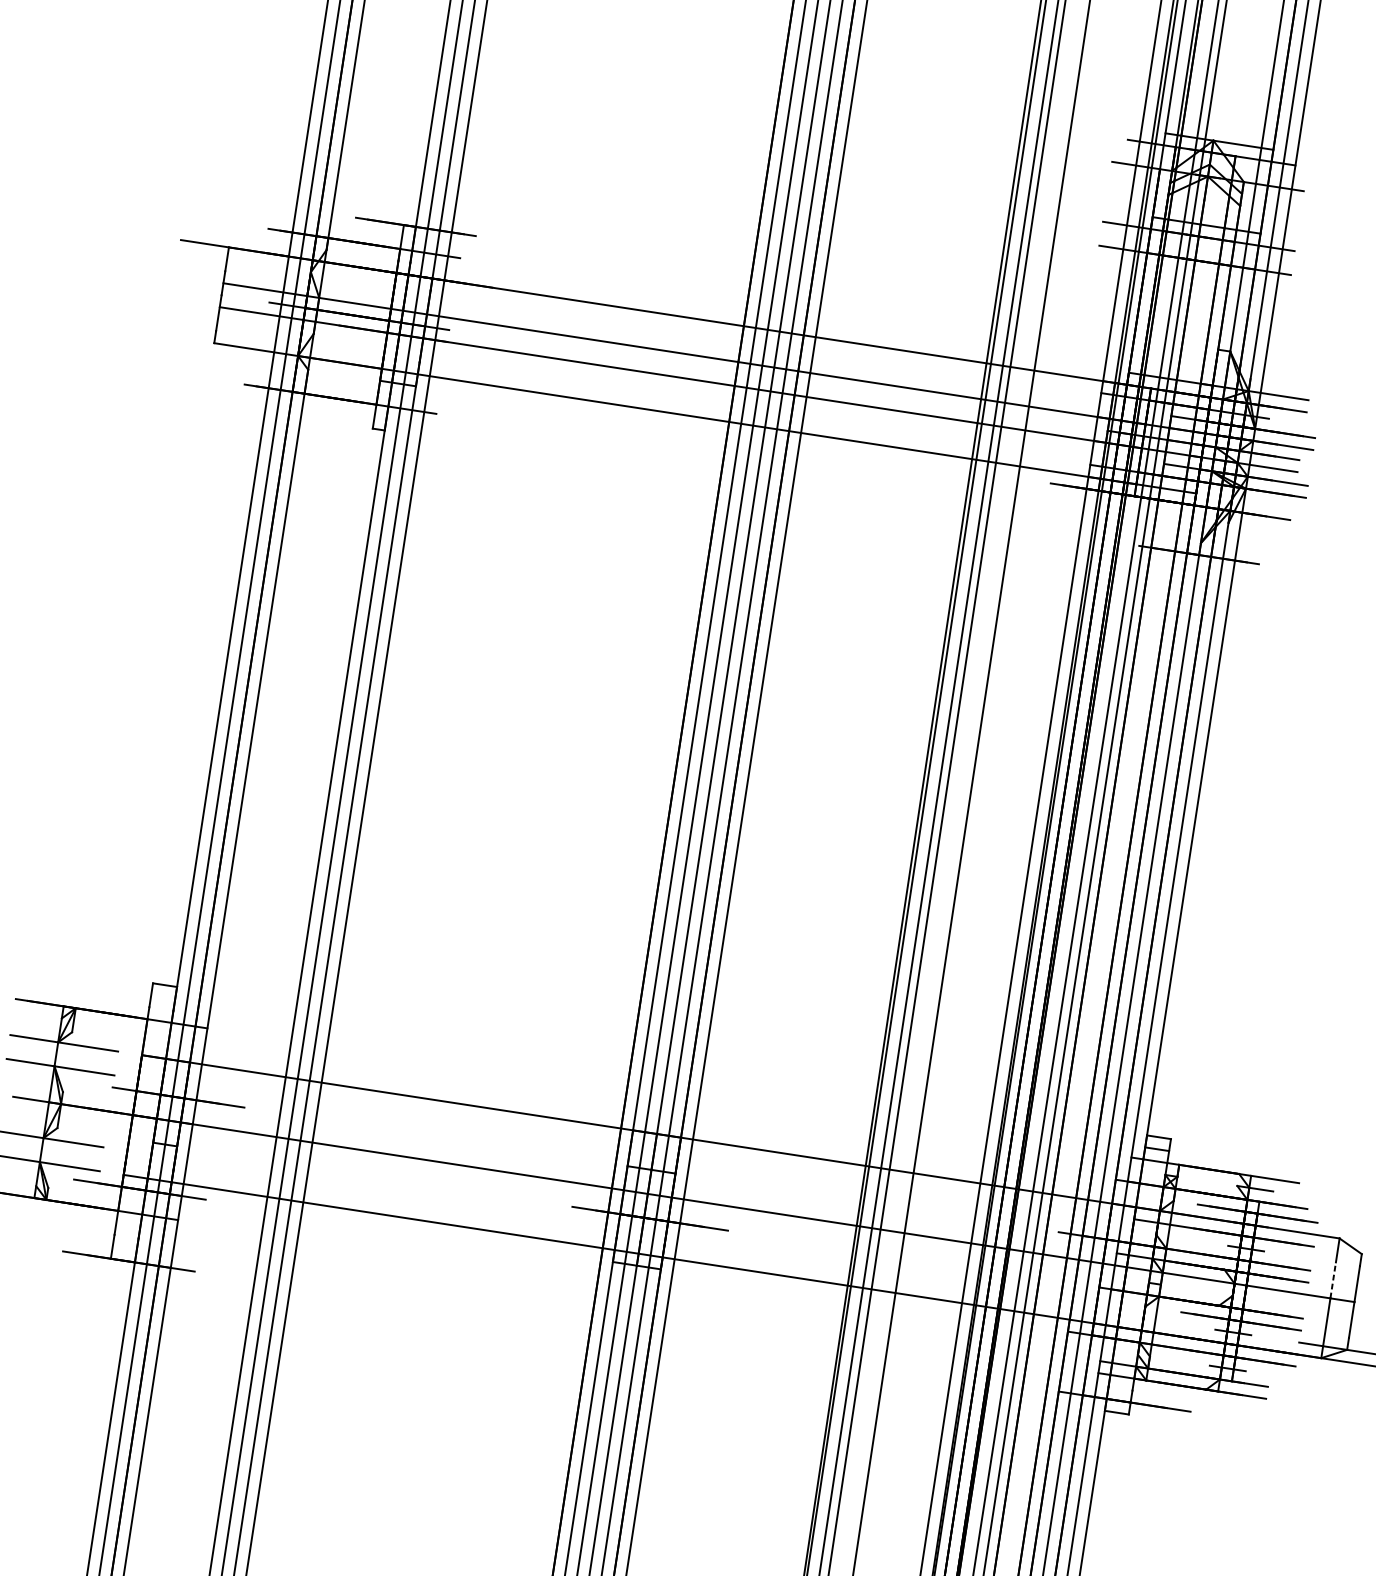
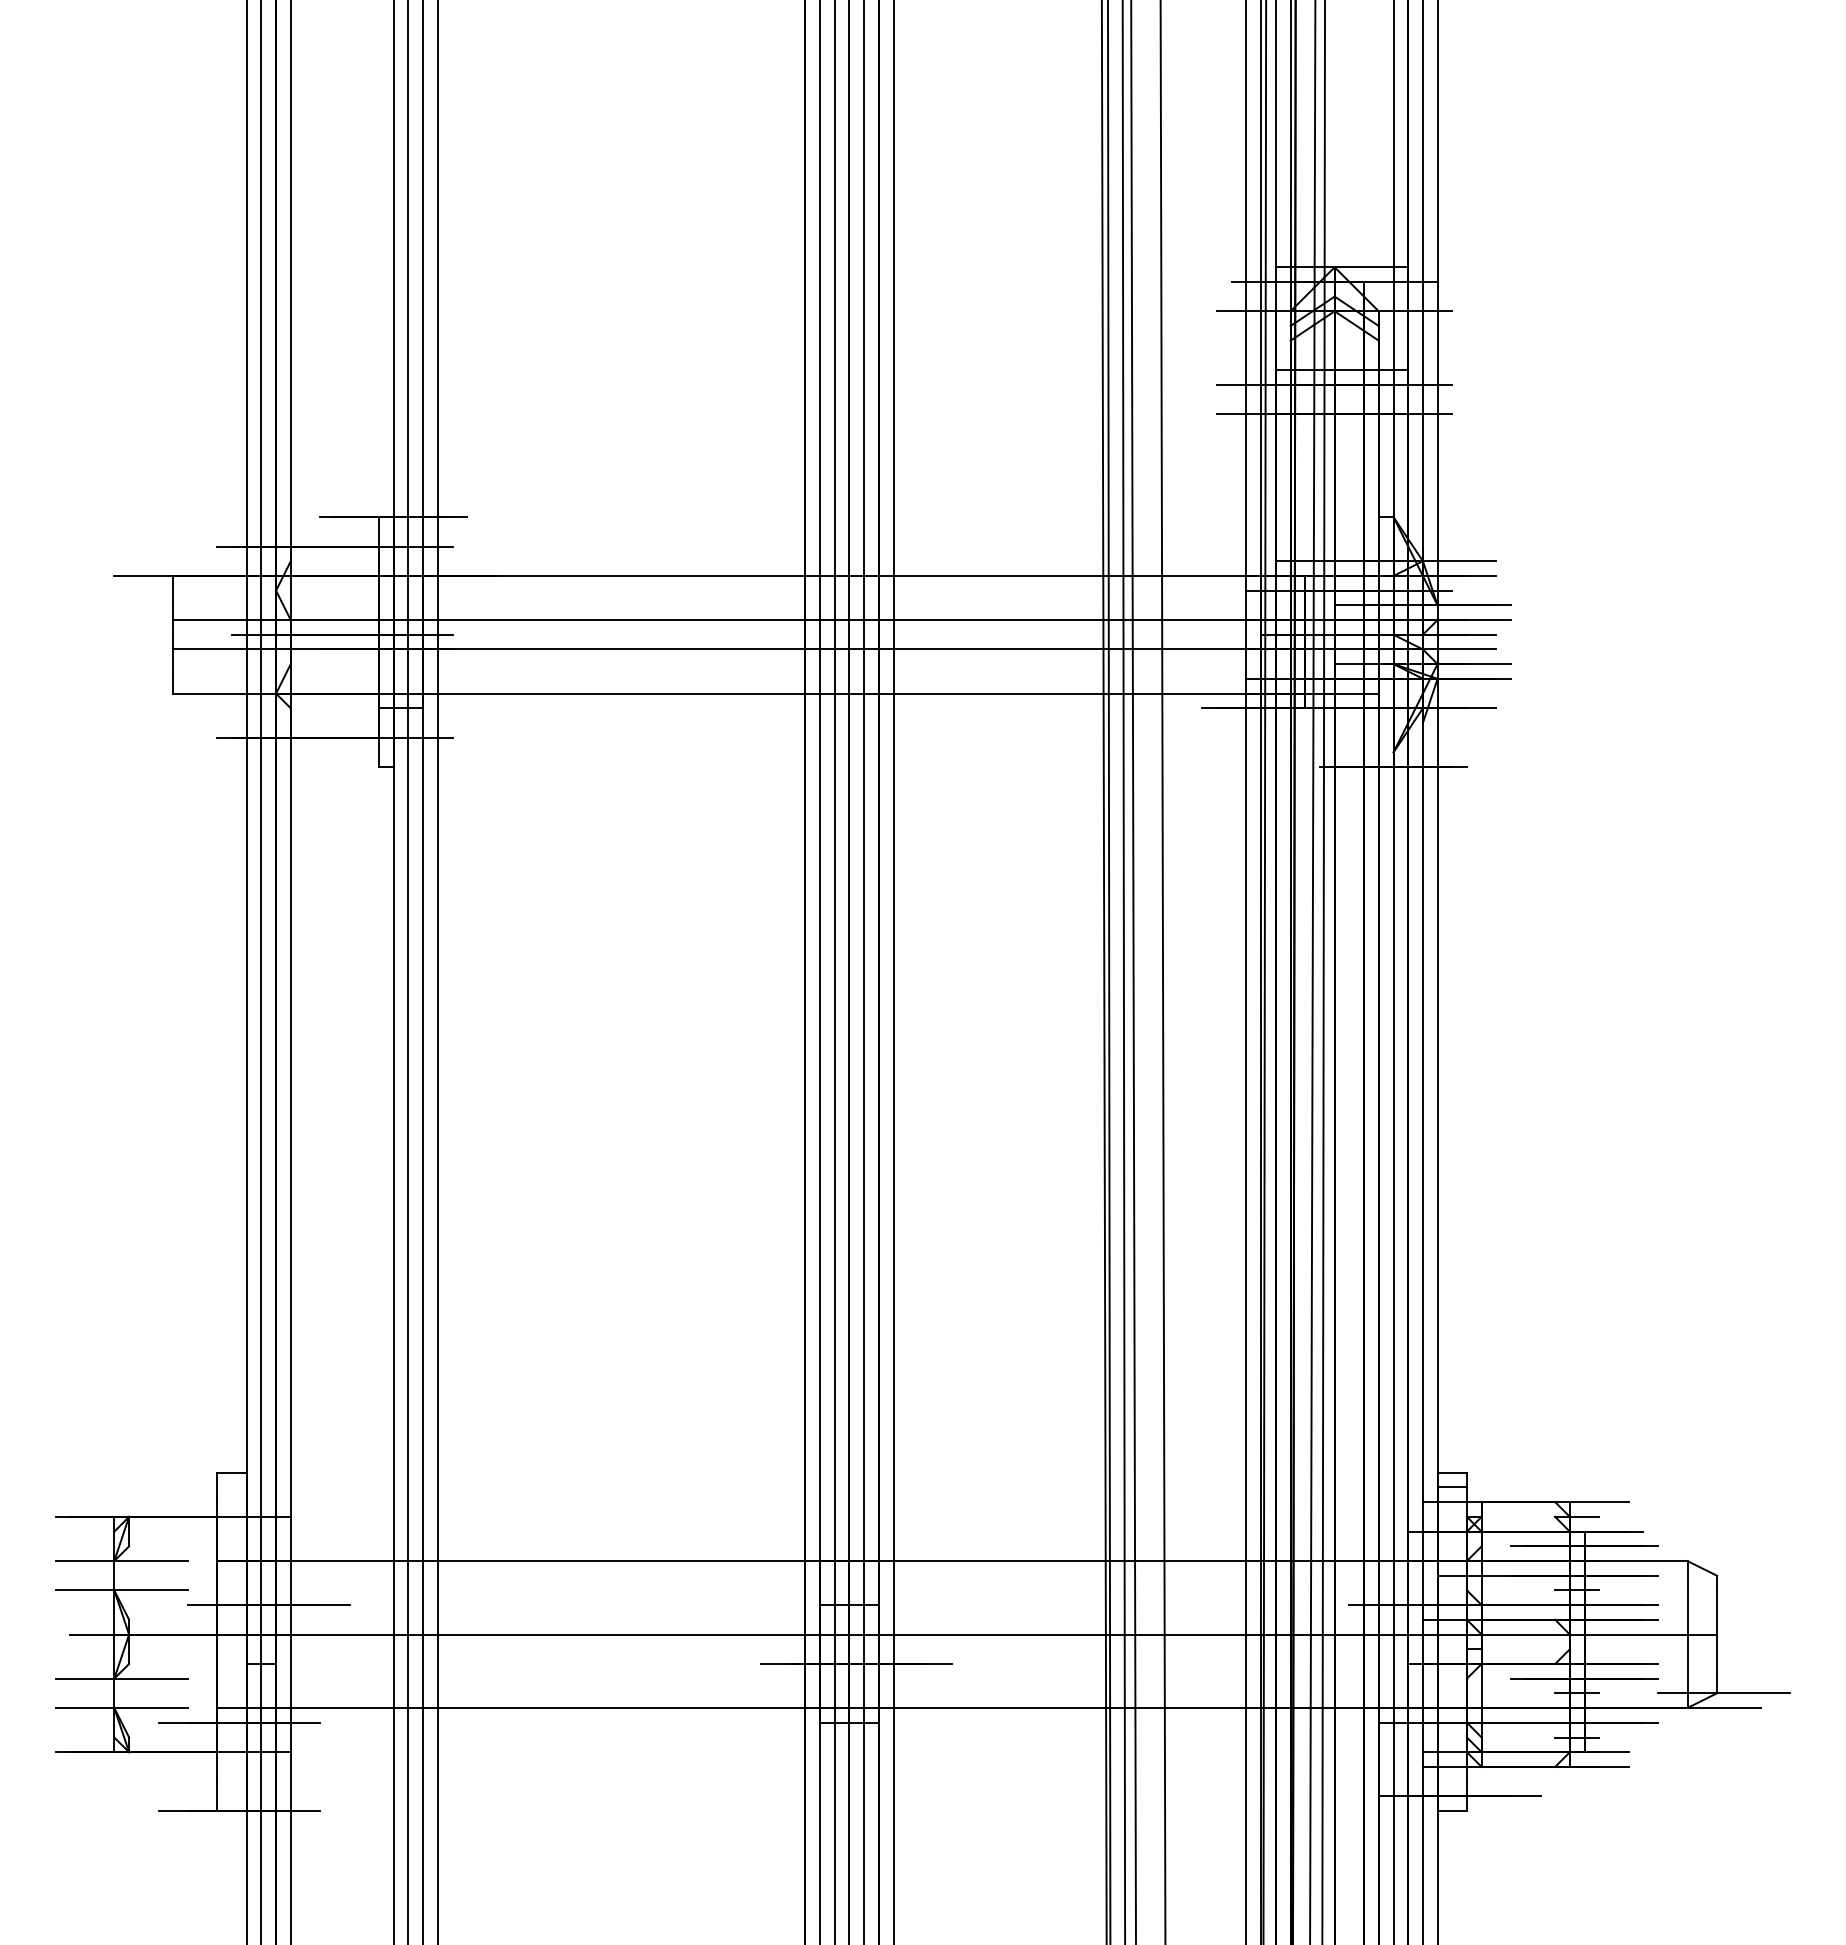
line: (1333, 1280) -> (1687, 1612), dashed -> solid

